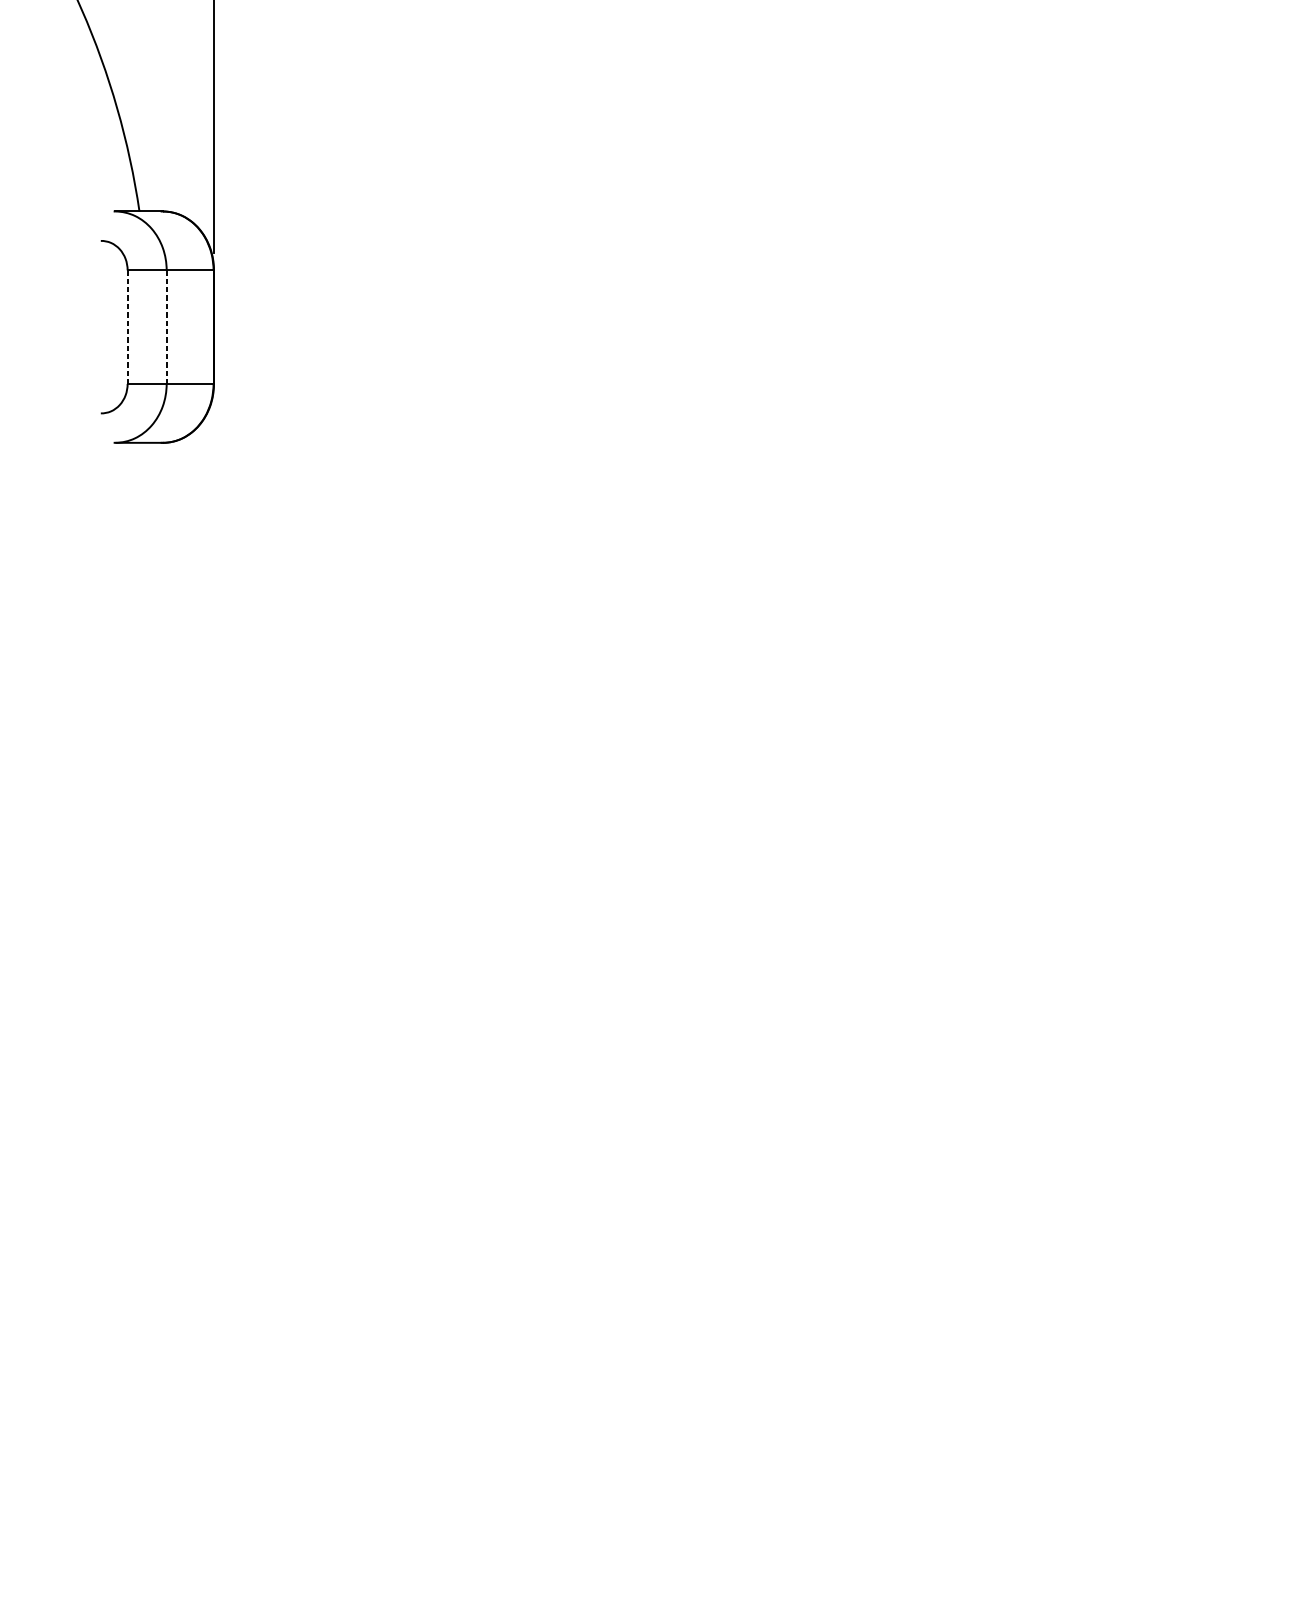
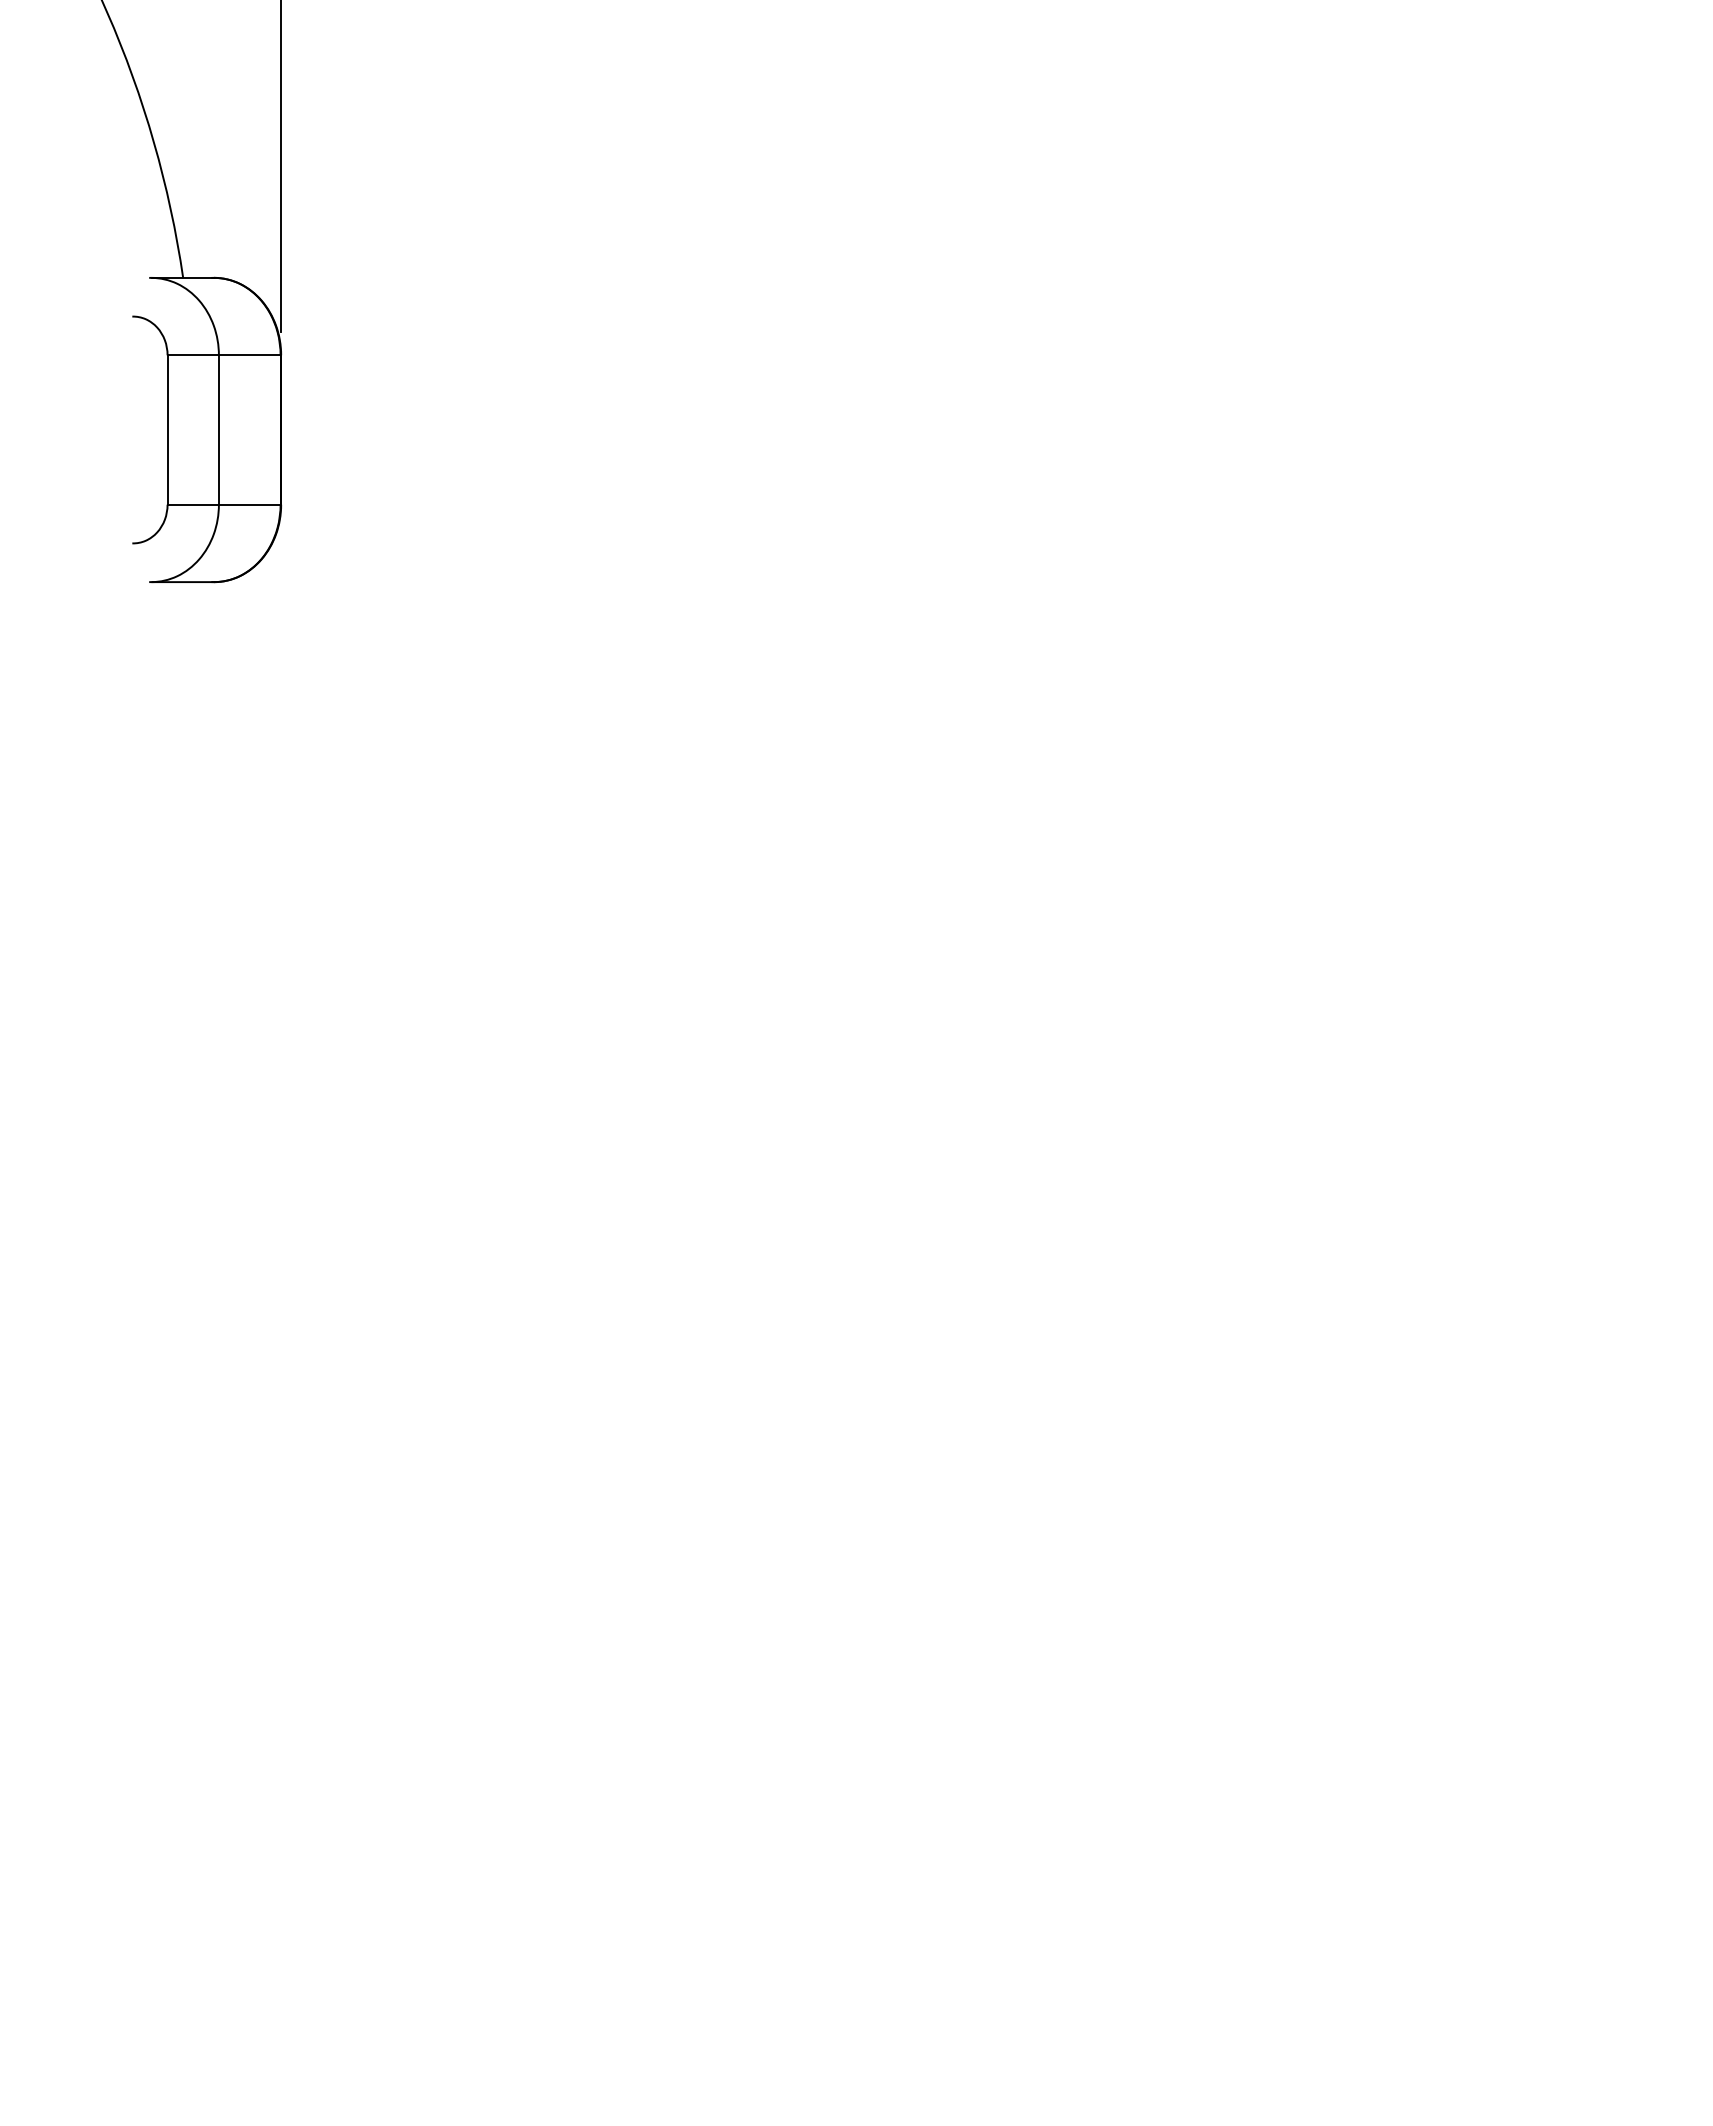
line: (127, 327) -> (167, 430), dashed -> solid
line: (166, 327) -> (218, 430), dashed -> solid

